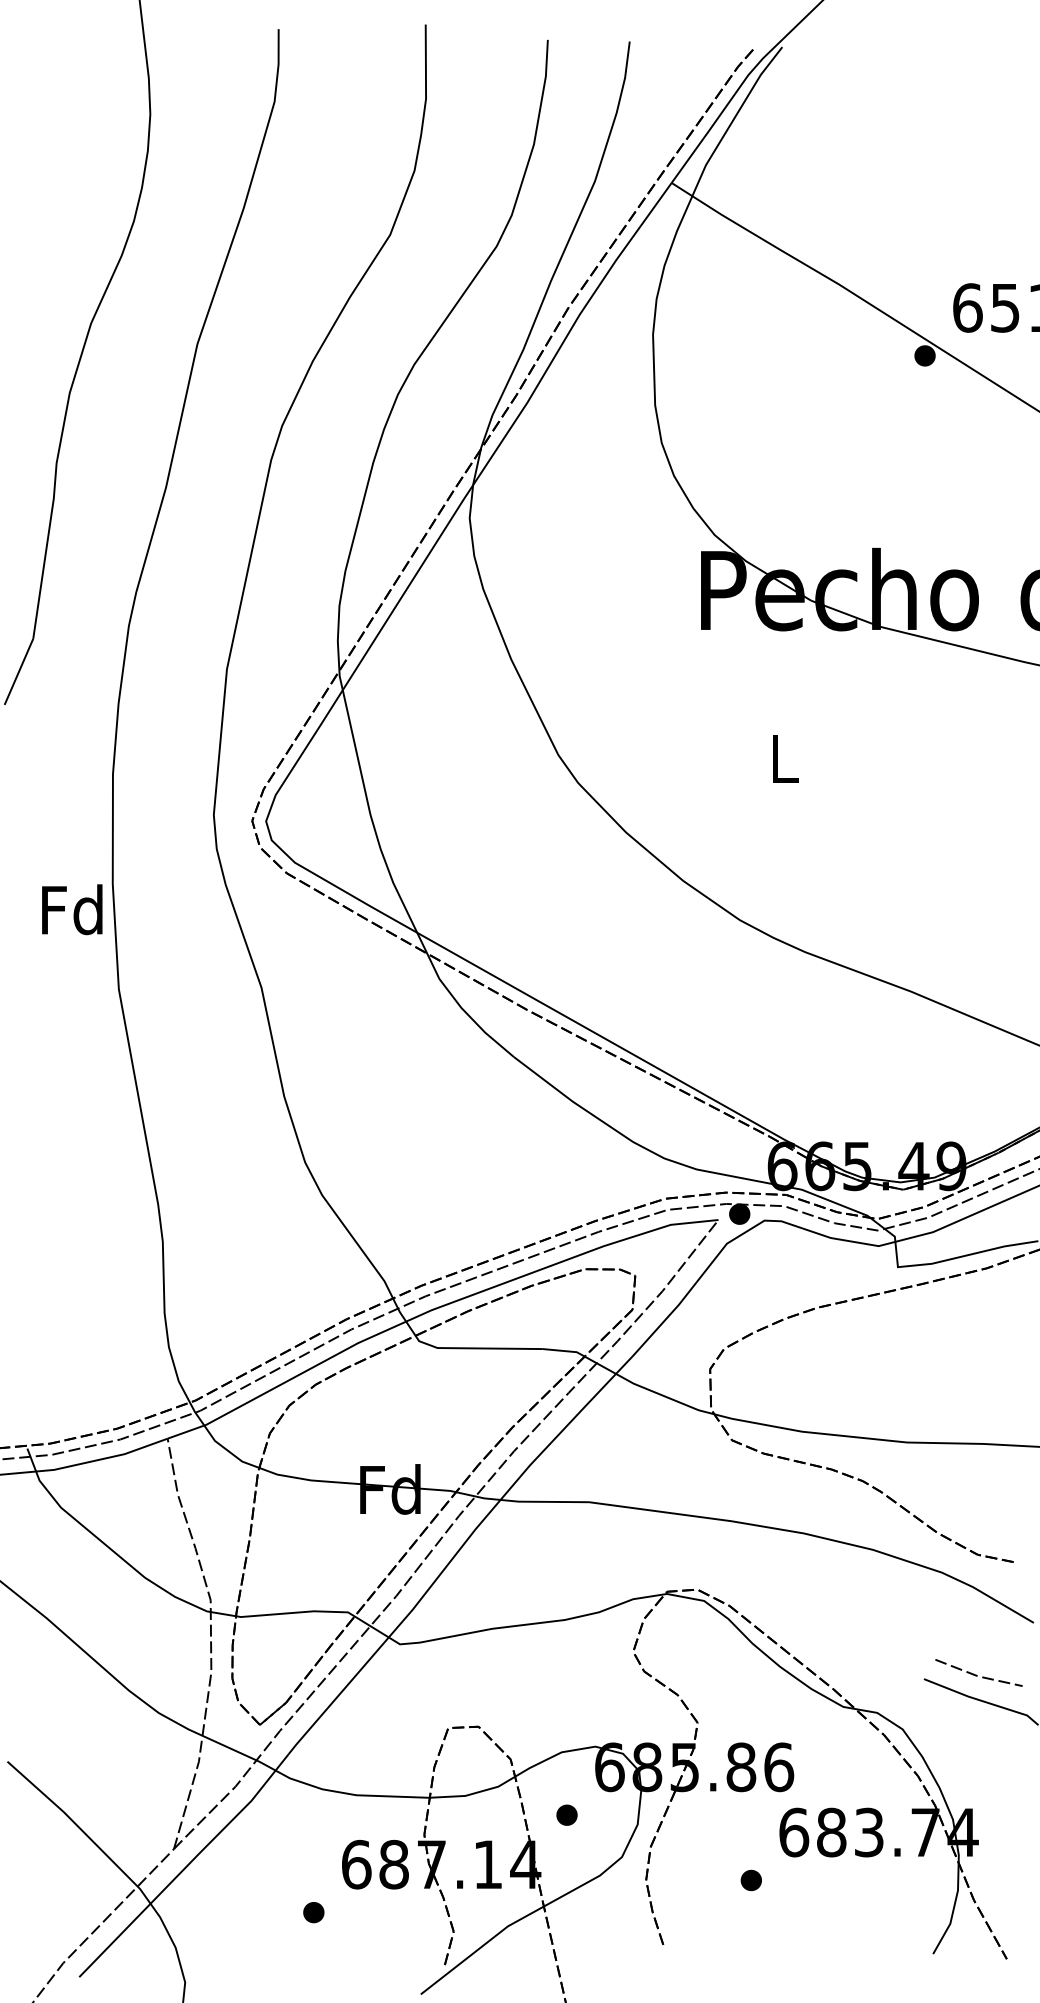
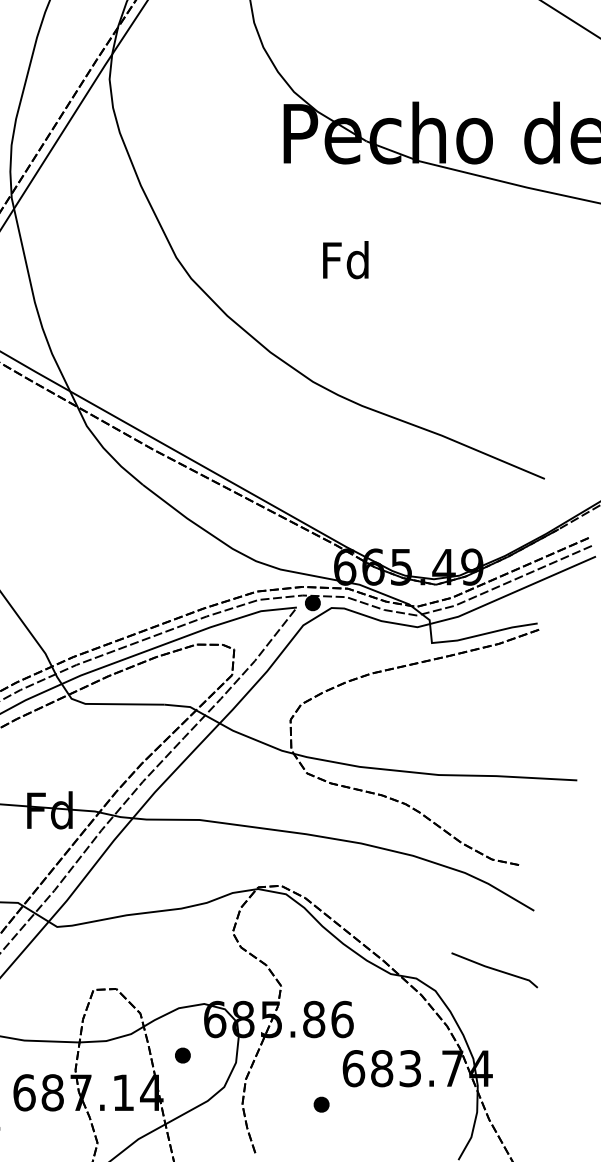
text: (783, 758) -> (345, 260), L -> Fd
line: (976, 1674) -> (491, 949), removed

